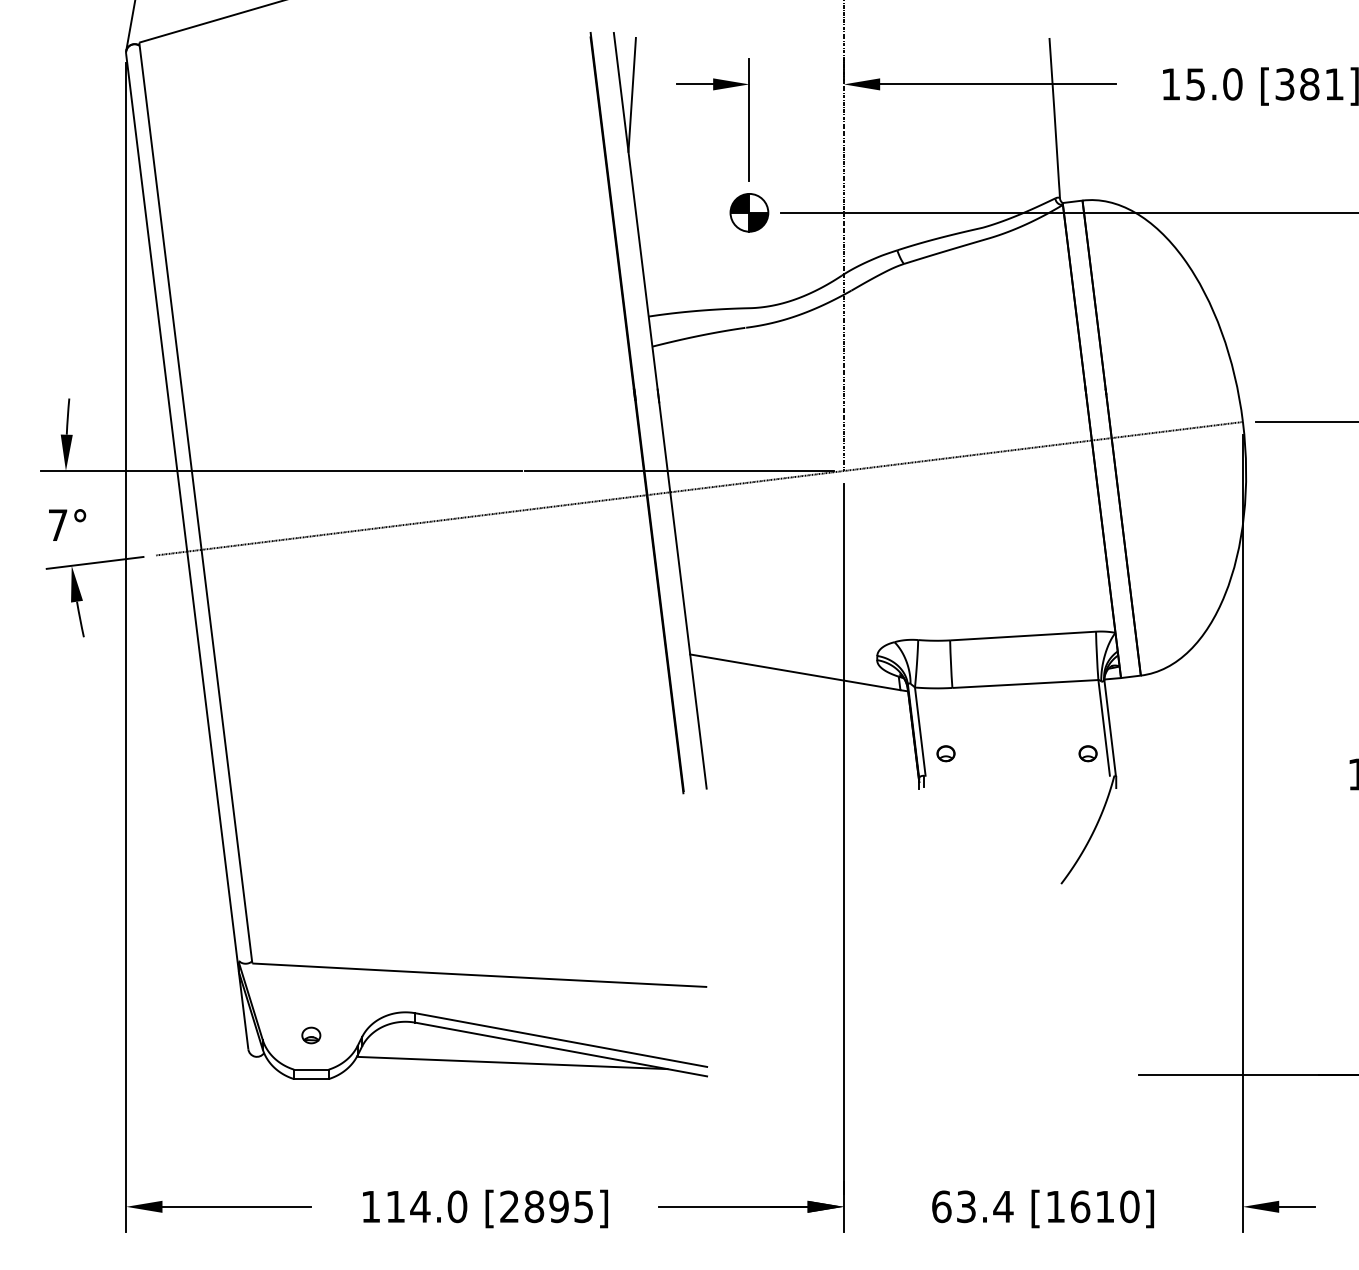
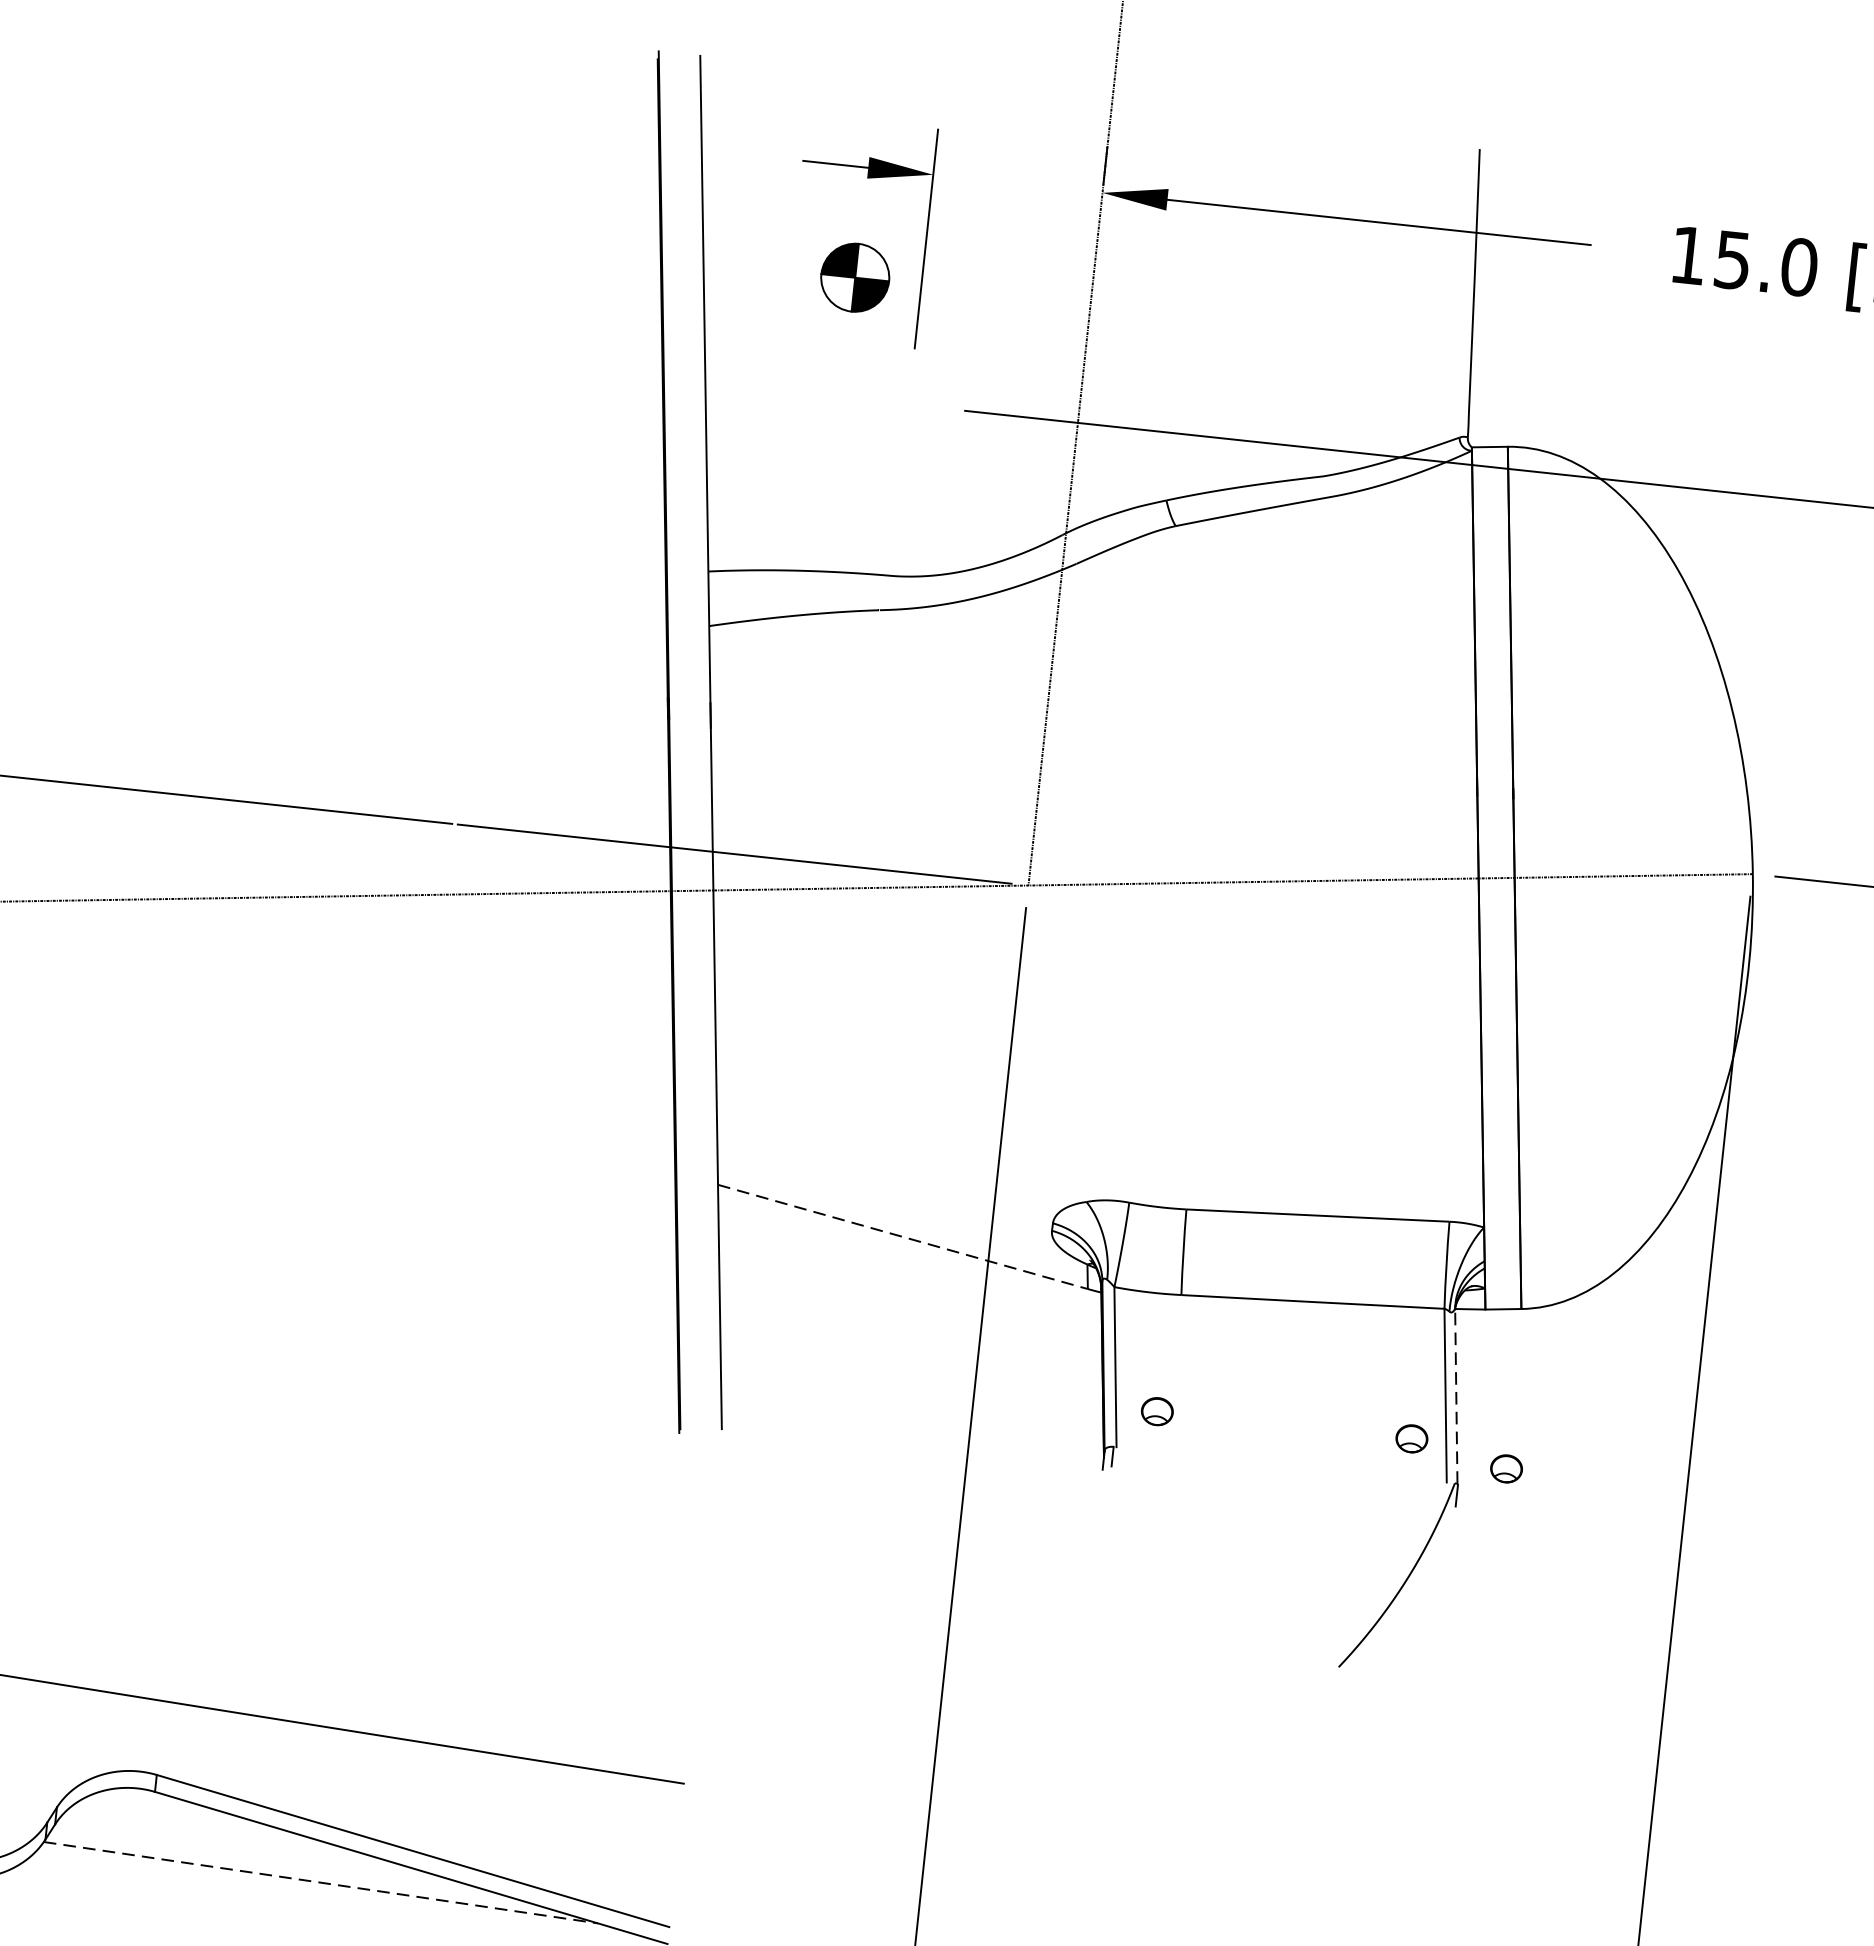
line: (631, 94) -> (720, 170), removed
part: (749, 212) -> (855, 277), moved
line: (795, 672) -> (903, 1237), solid -> dashed
line: (1110, 727) -> (1457, 1396), solid -> dashed
part: (1141, 764) -> (1505, 1468), added
line: (512, 1063) -> (321, 1883), solid -> dashed

